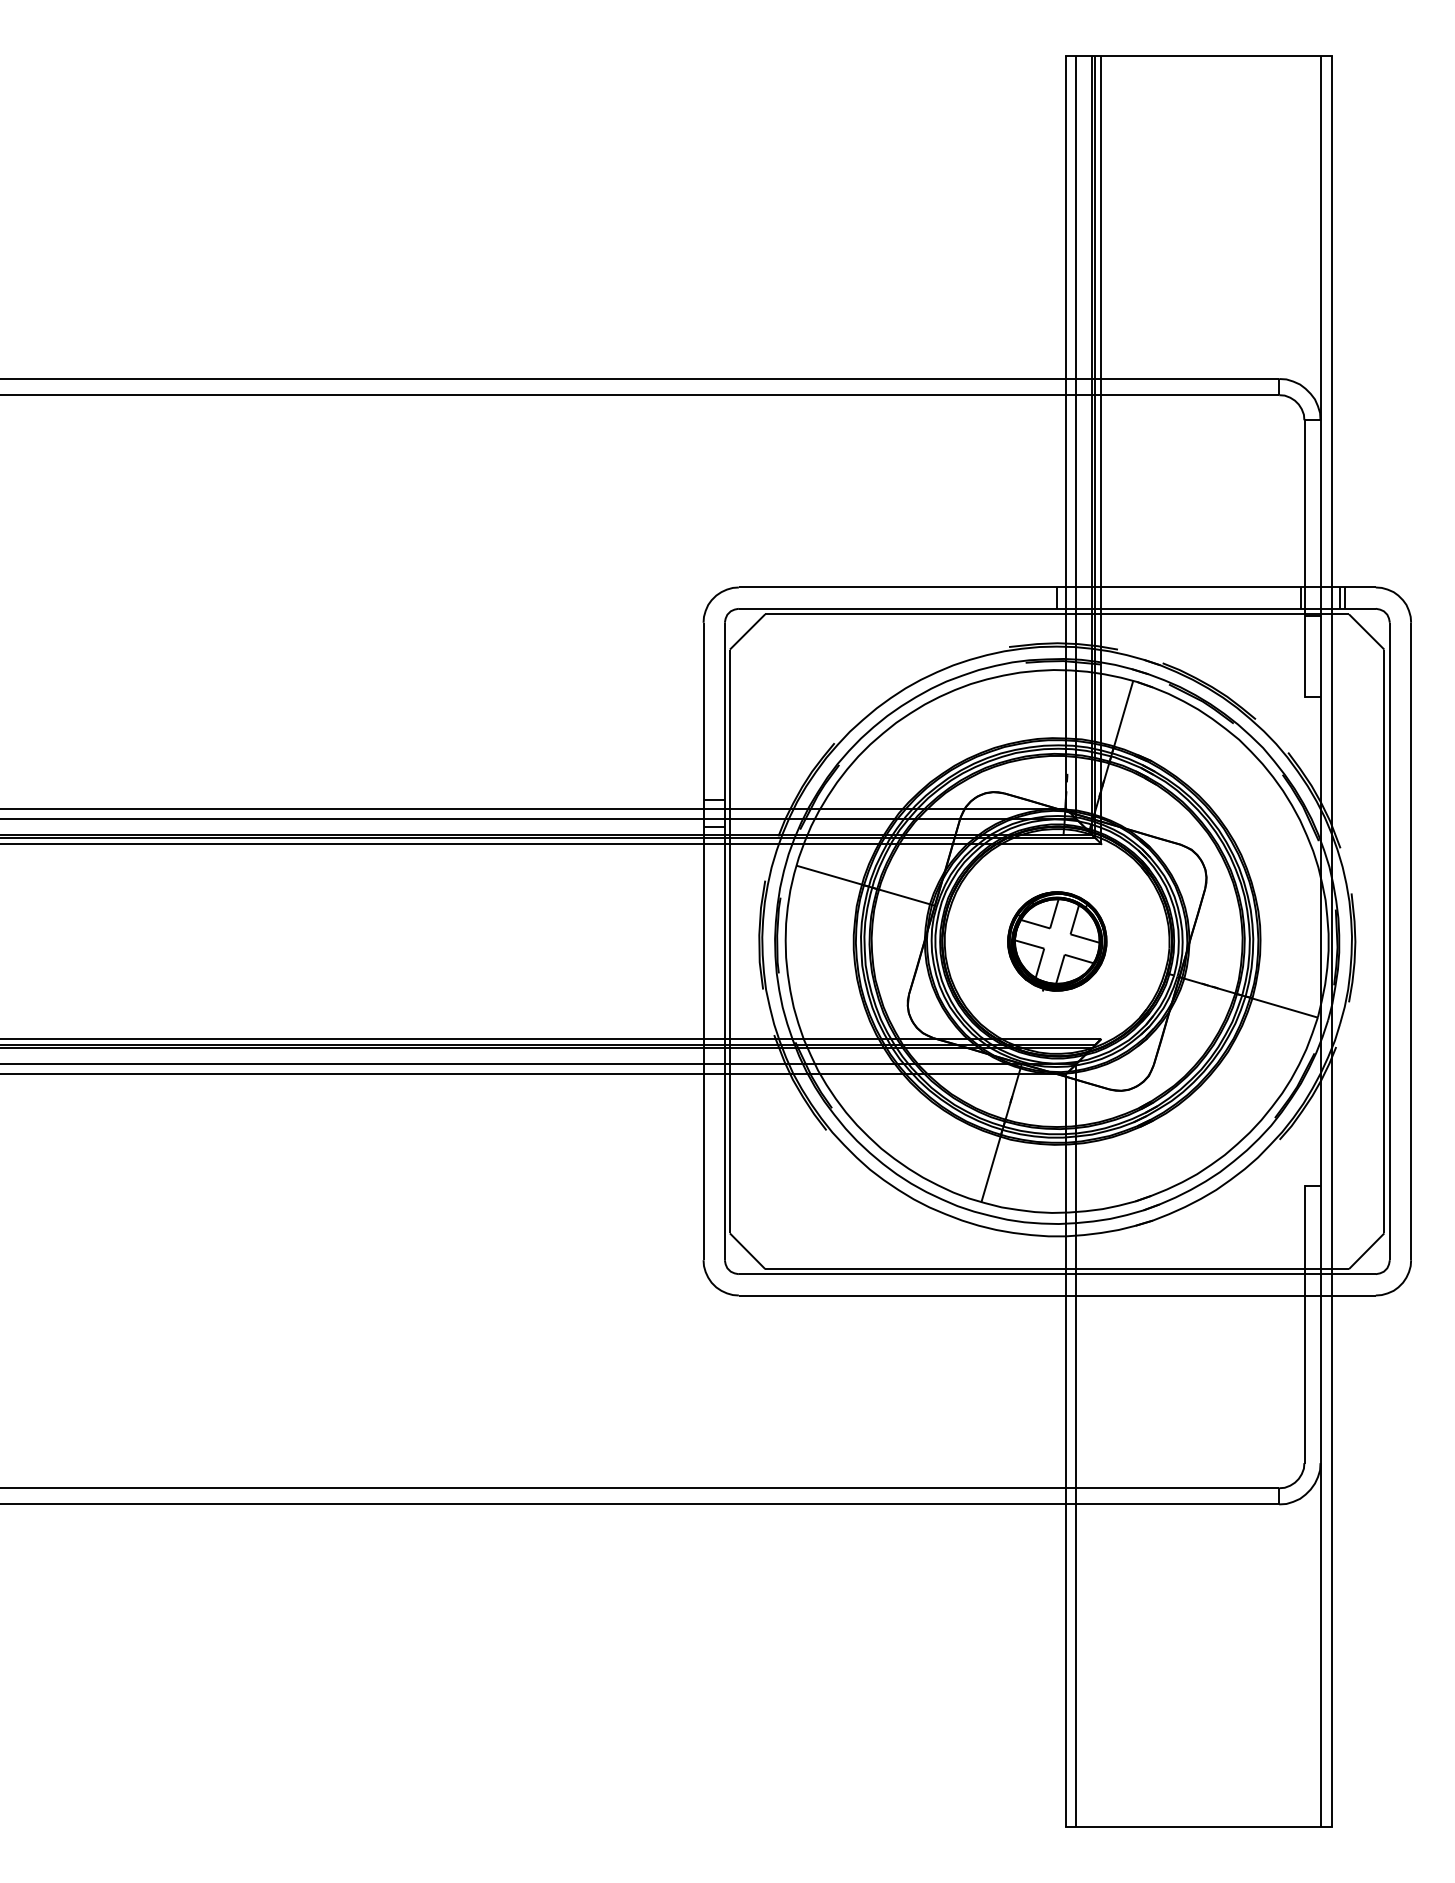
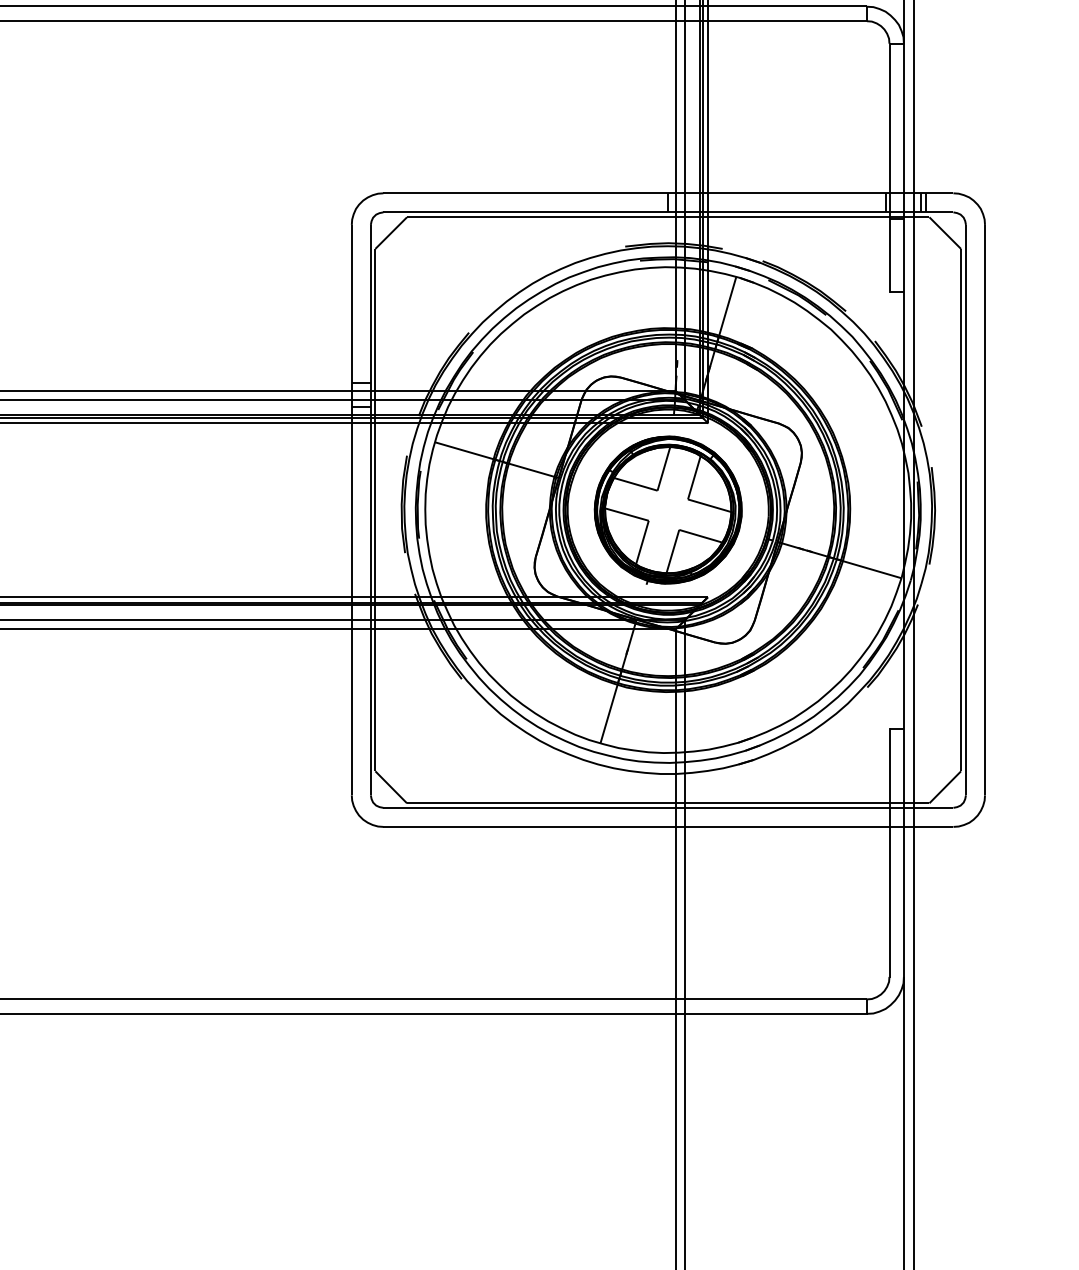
part: (1057, 941) -> (668, 510), size x1.67

